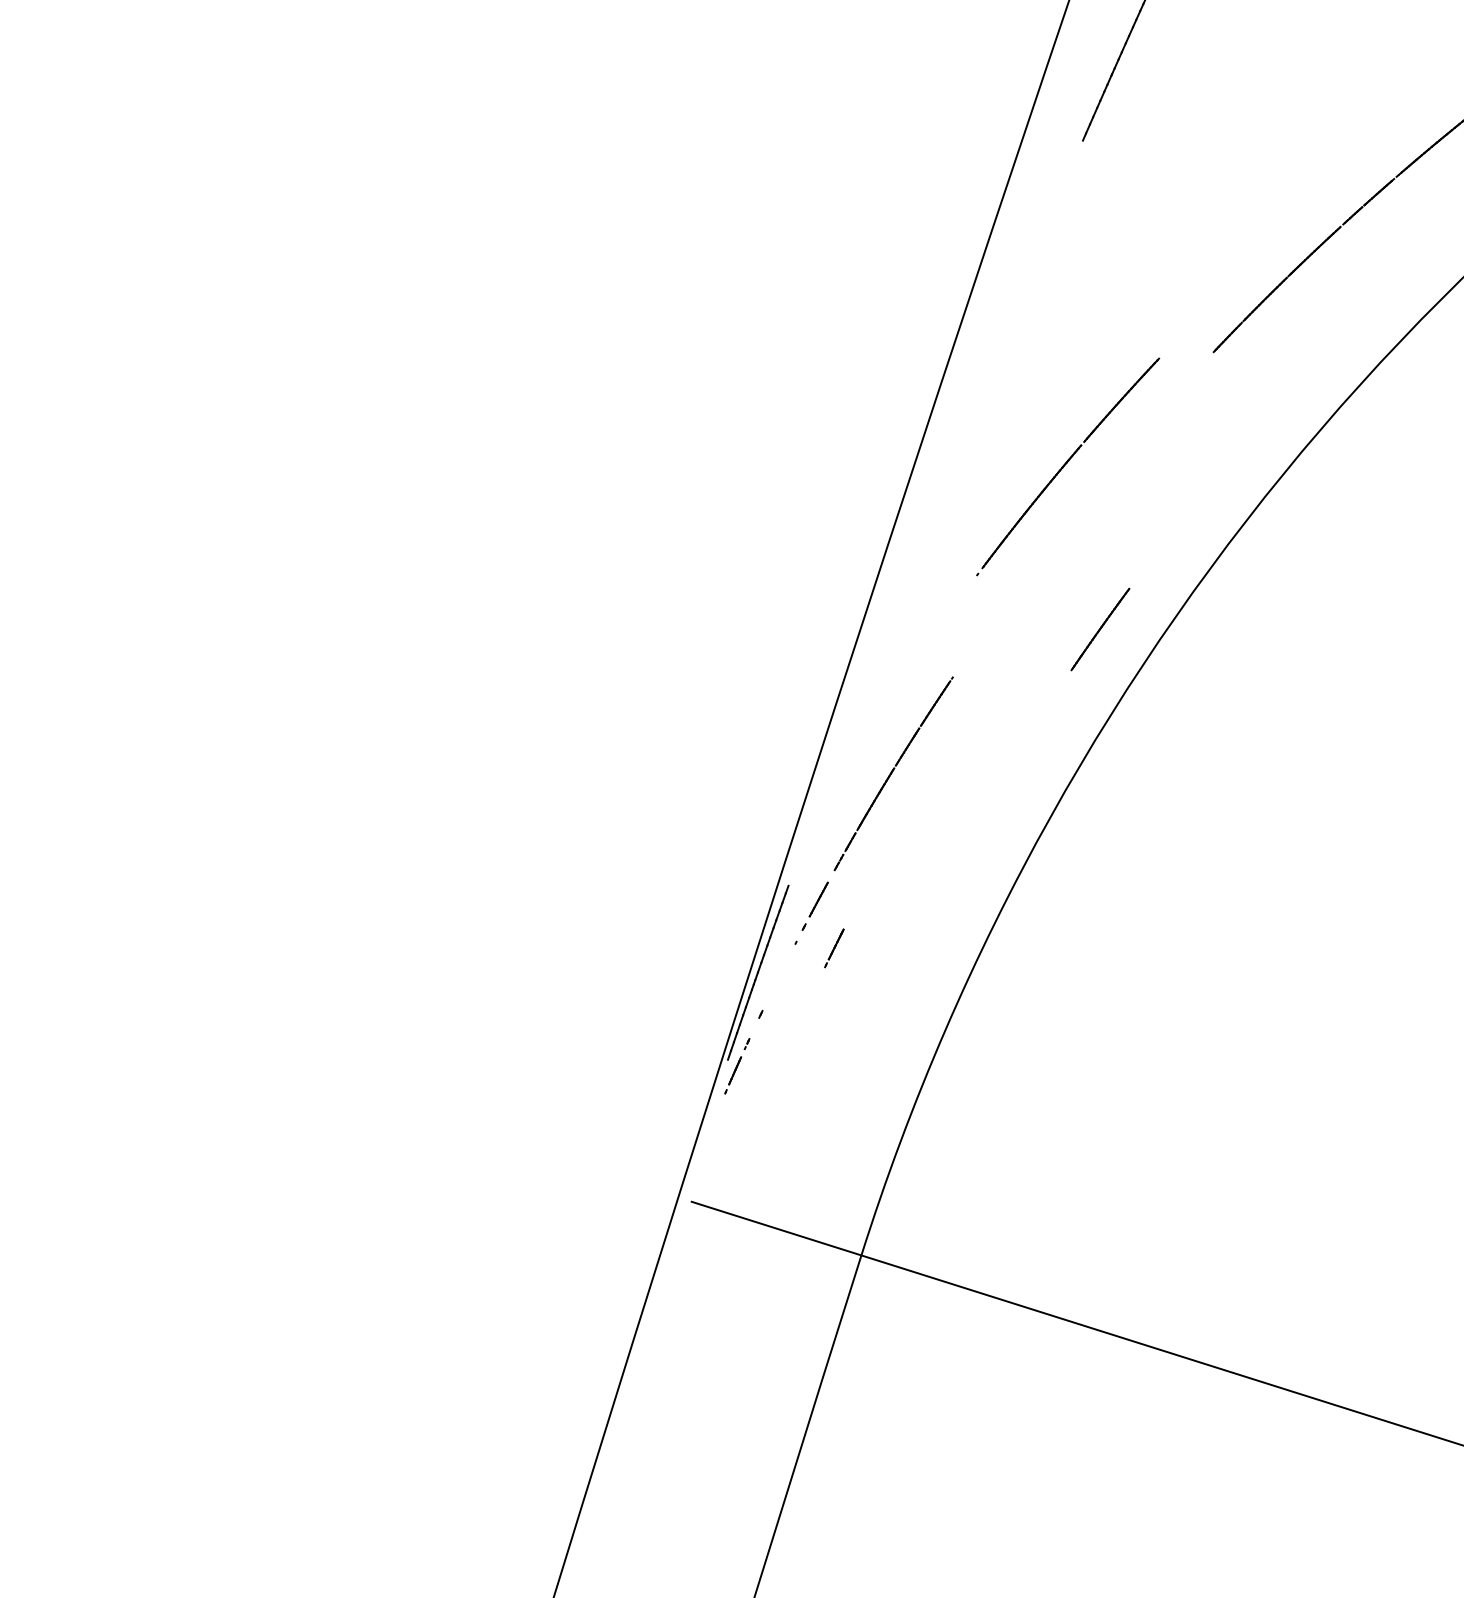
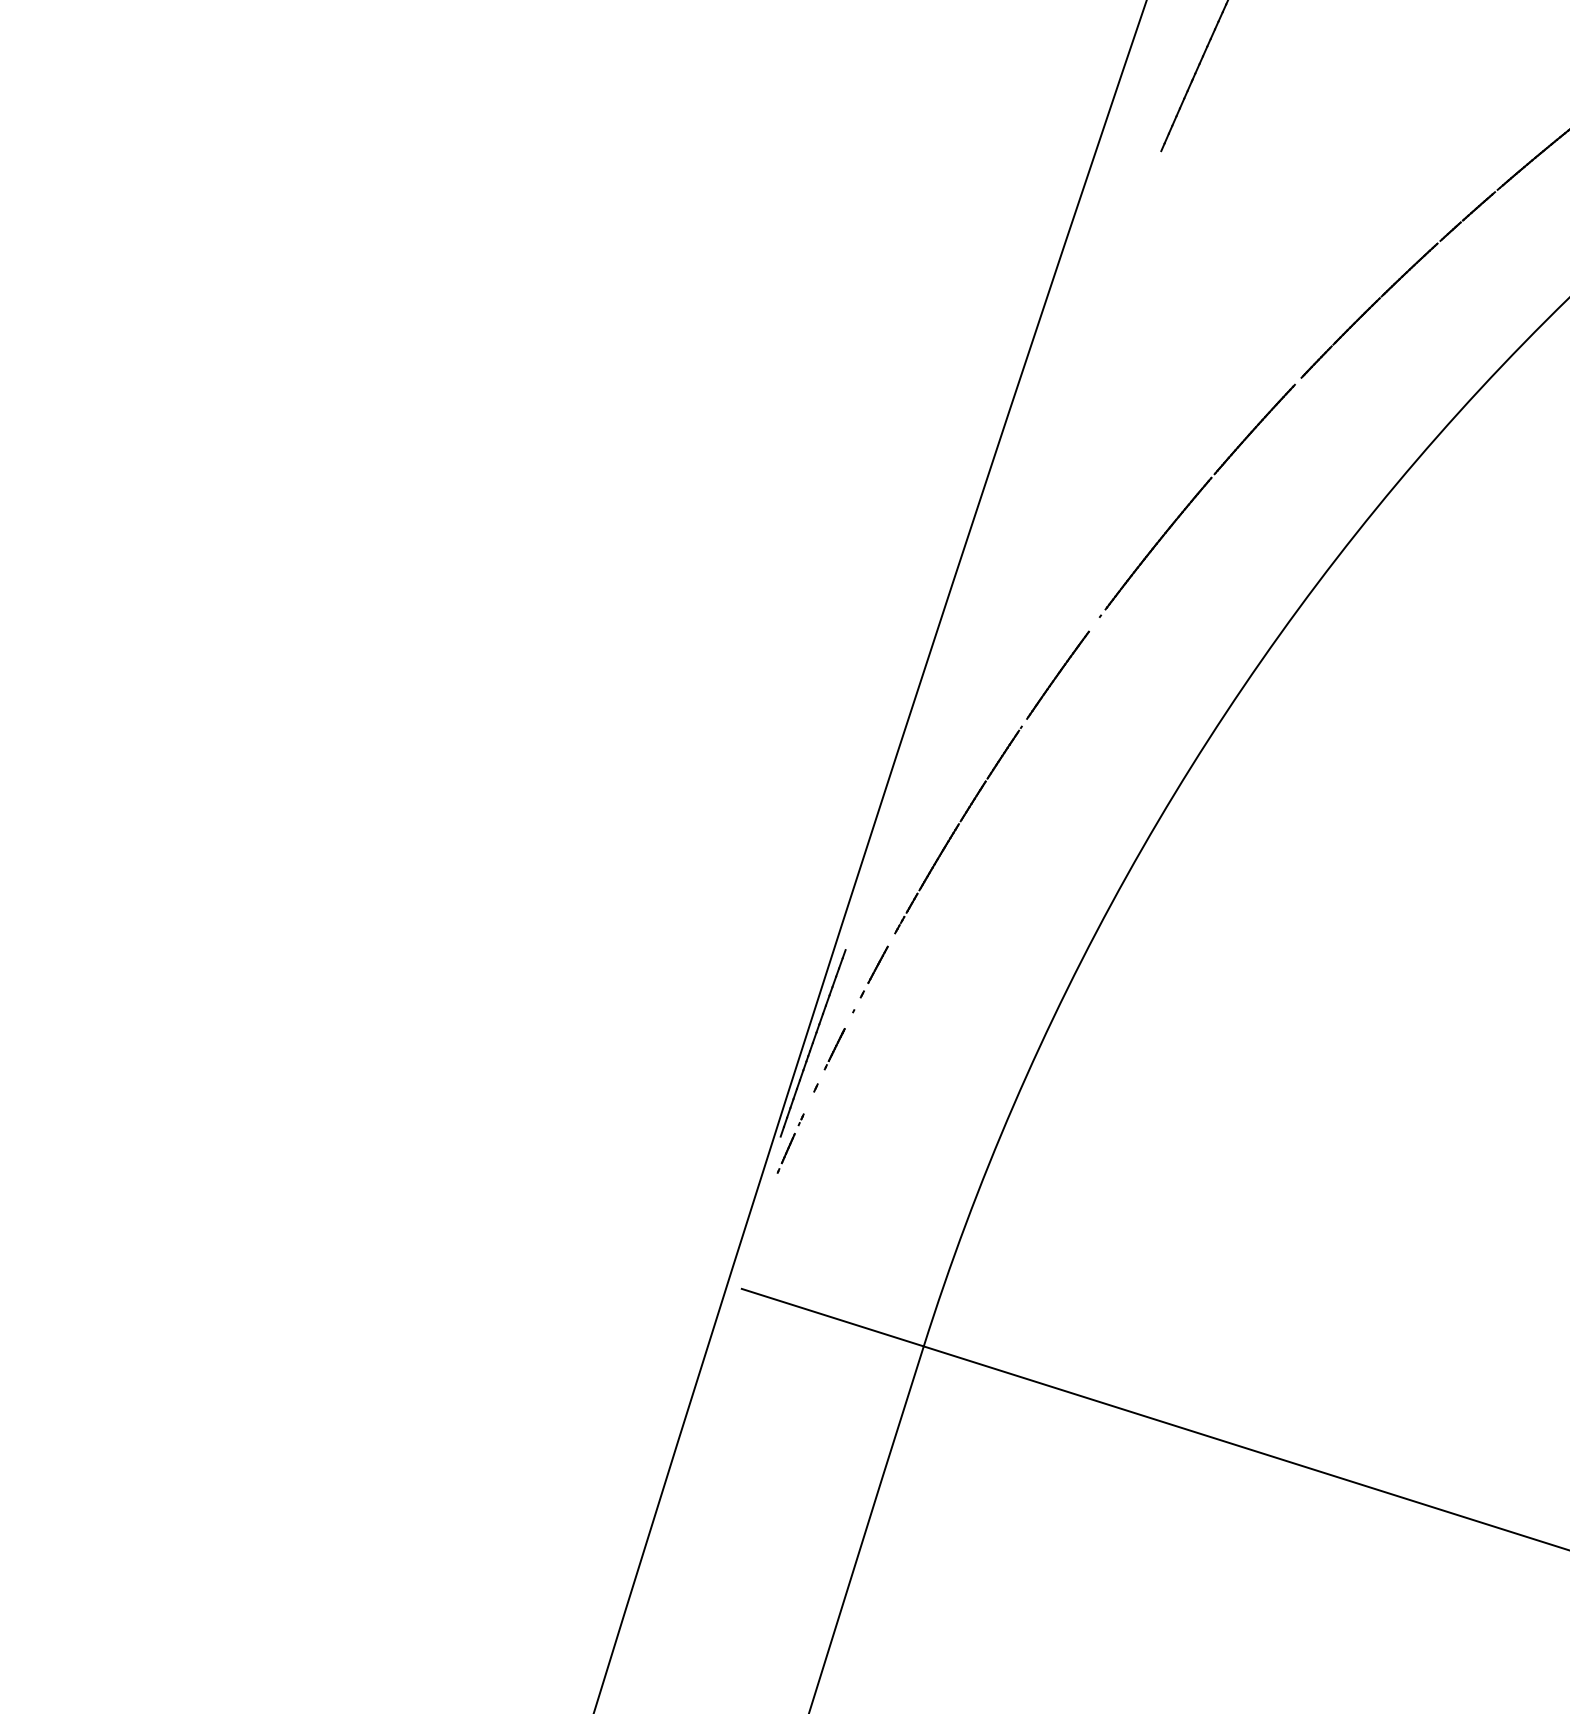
part: (1067, 466) -> (1196, 500), moved
line: (1099, 628) -> (1057, 674), moved
line: (834, 948) -> (834, 1049), moved

